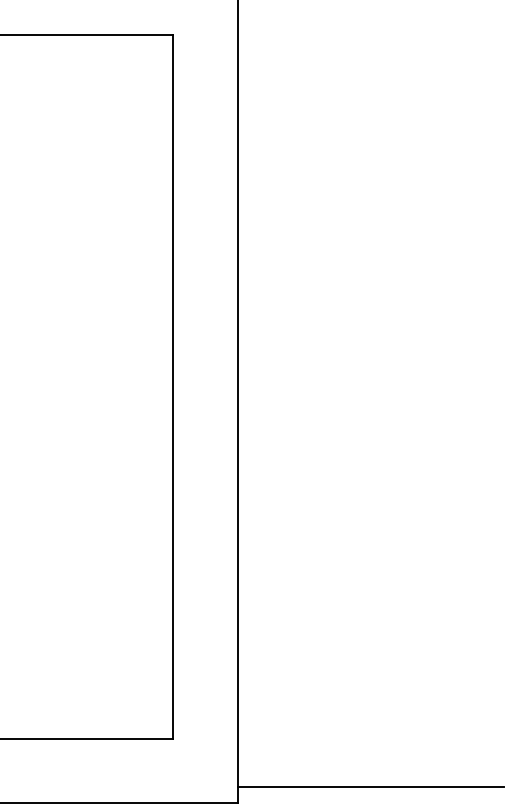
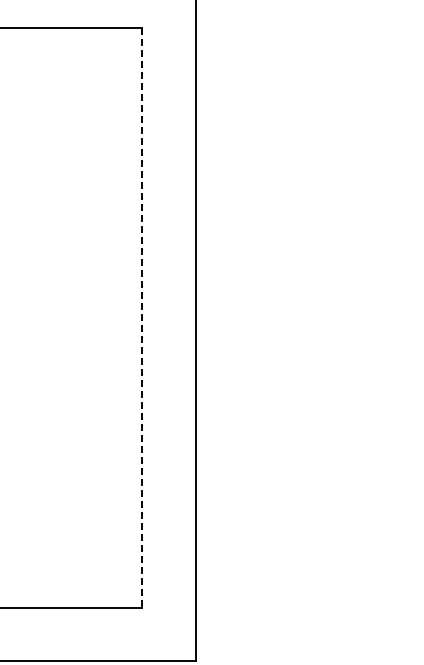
line: (173, 386) -> (142, 318), solid -> dashed
line: (371, 786) -> (305, 647), removed

